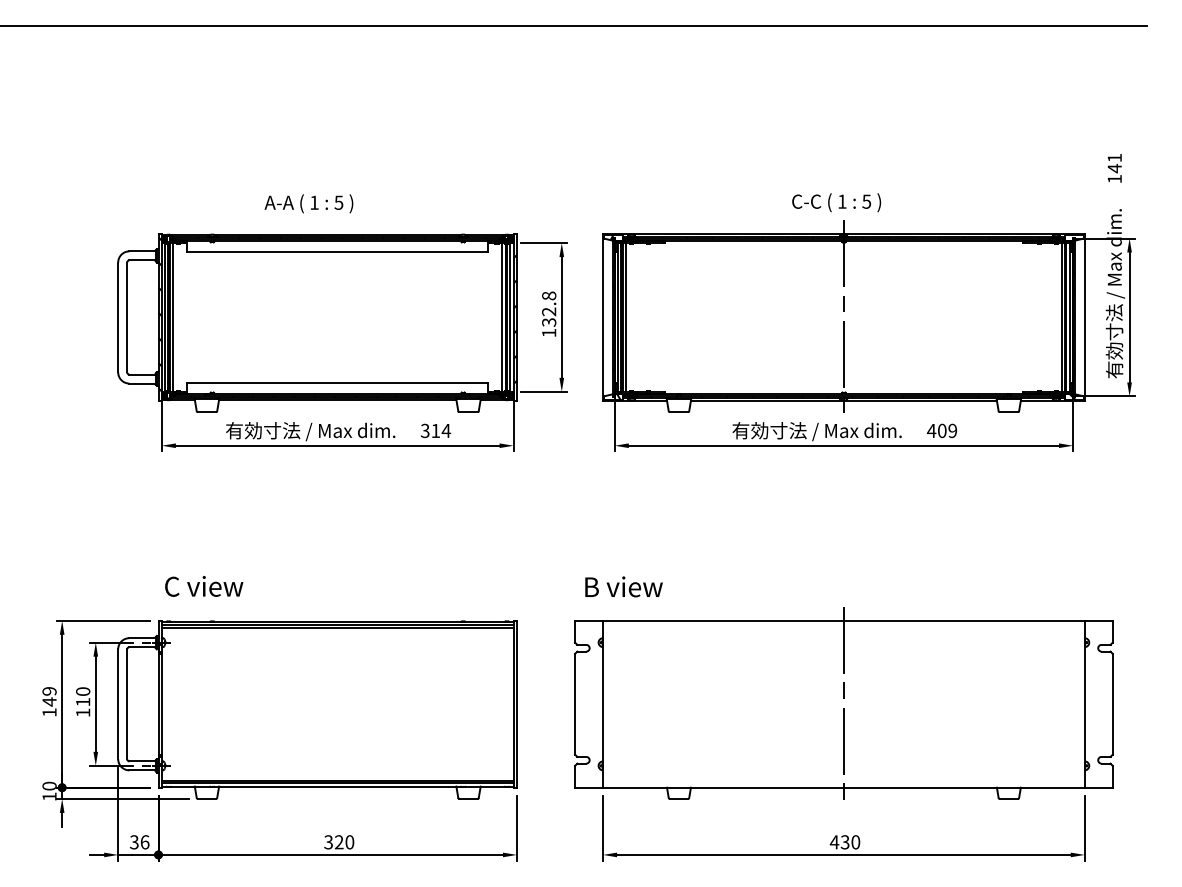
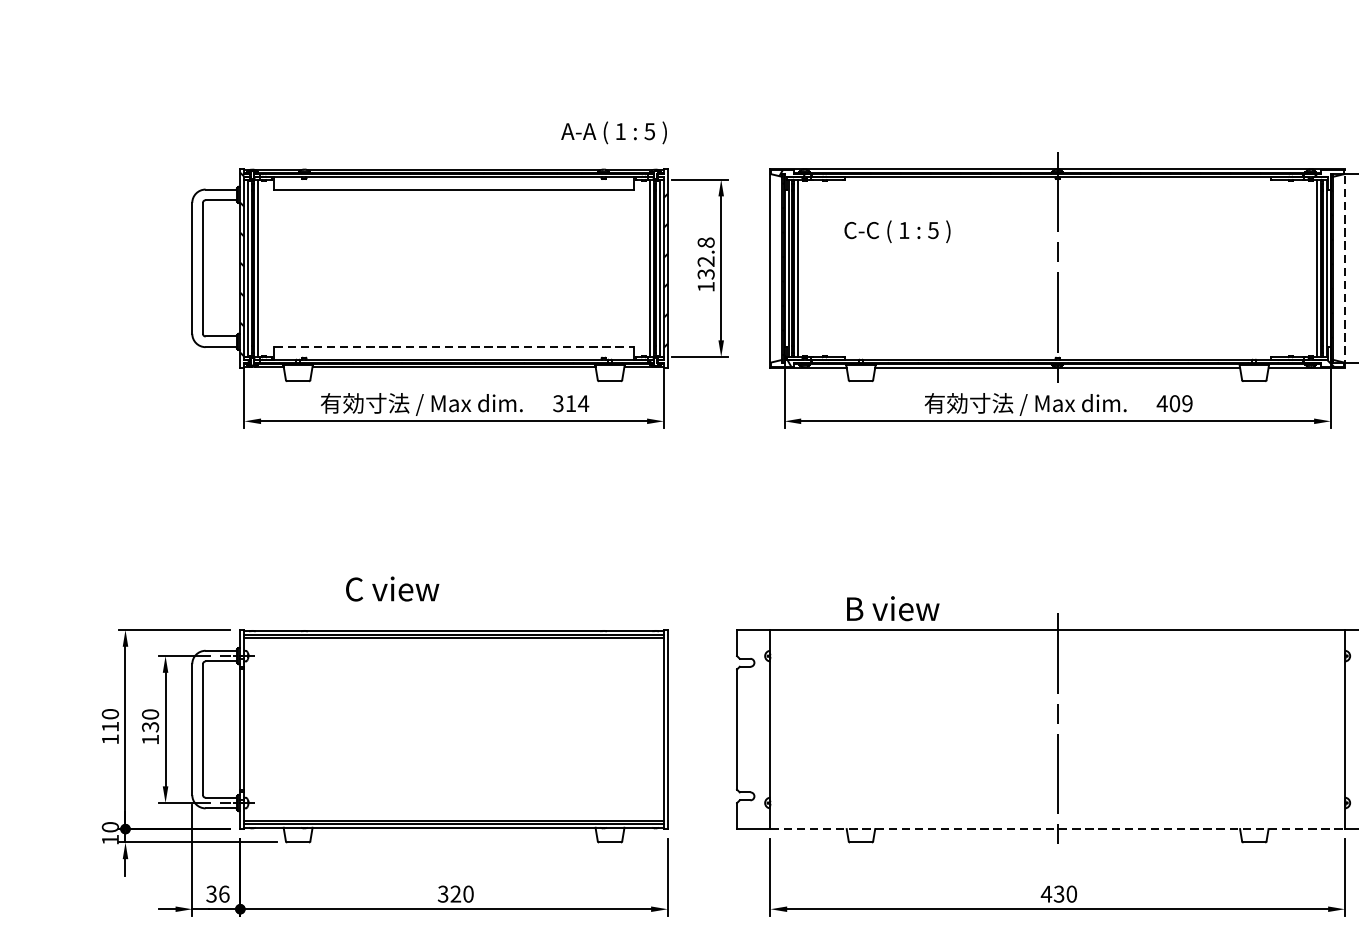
text: (836, 202) -> (897, 231), moved
text: (308, 203) -> (613, 132), moved
line: (1084, 316) -> (1344, 267), solid -> dashed
line: (337, 383) -> (453, 347), solid -> dashed
text: (204, 586) -> (392, 589), moved
text: (623, 586) -> (892, 608), moved
text: (49, 696) -> (110, 720), 149 -> 110
text: (83, 702) -> (150, 727), 110 -> 130
line: (843, 787) -> (1057, 828), solid -> dashed

